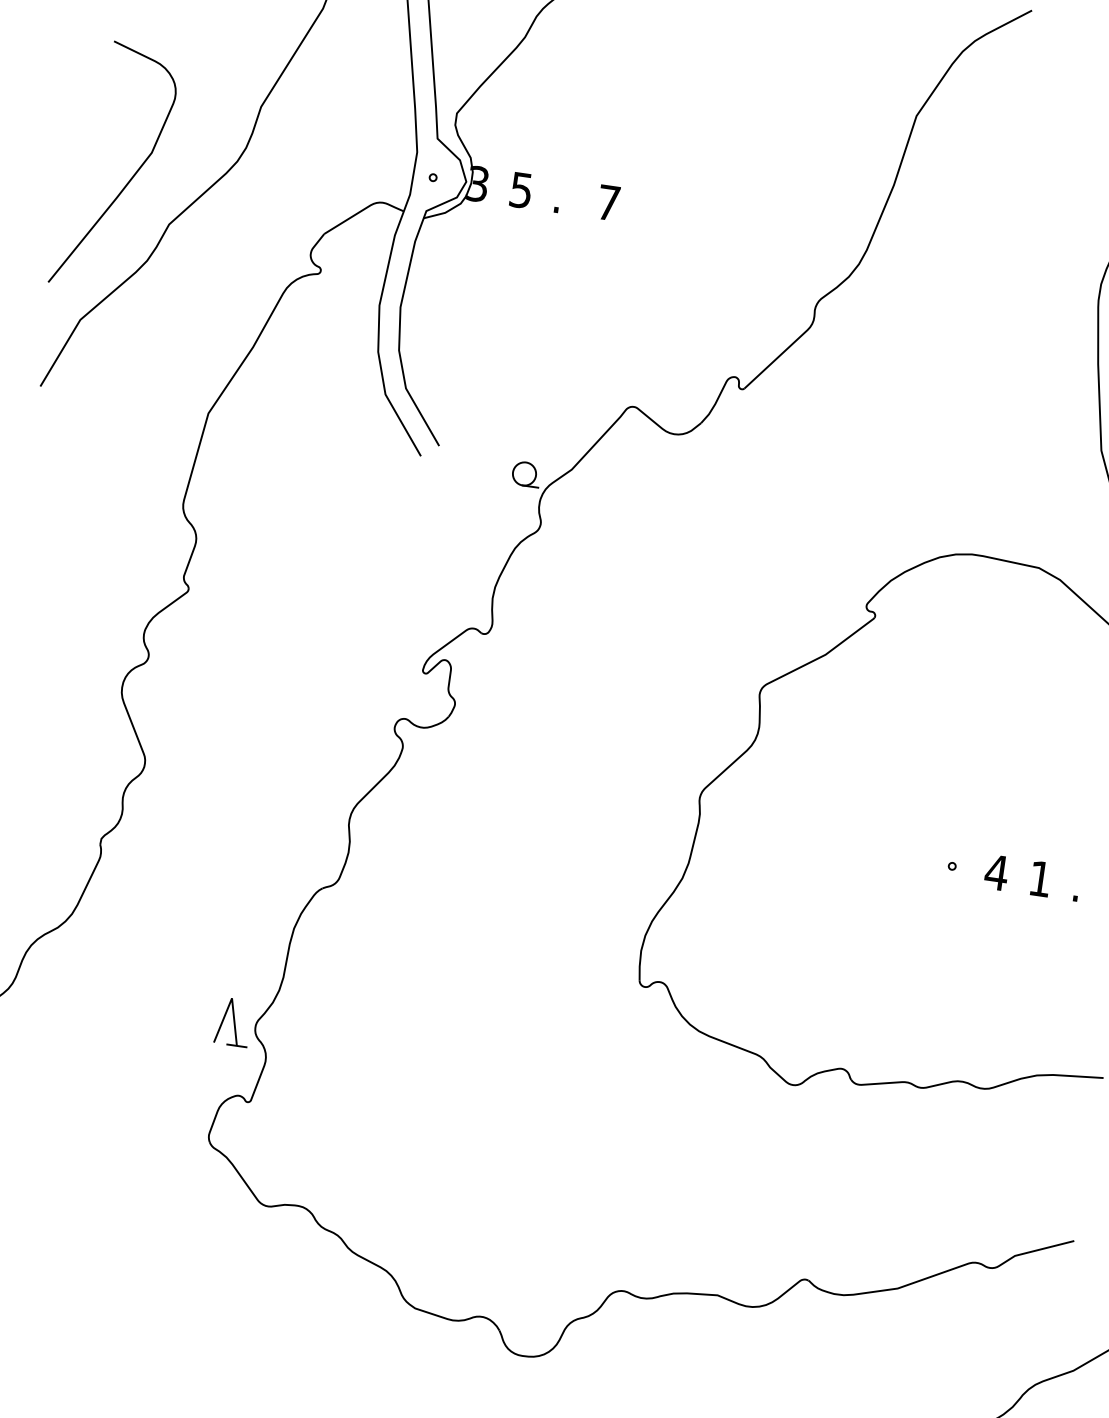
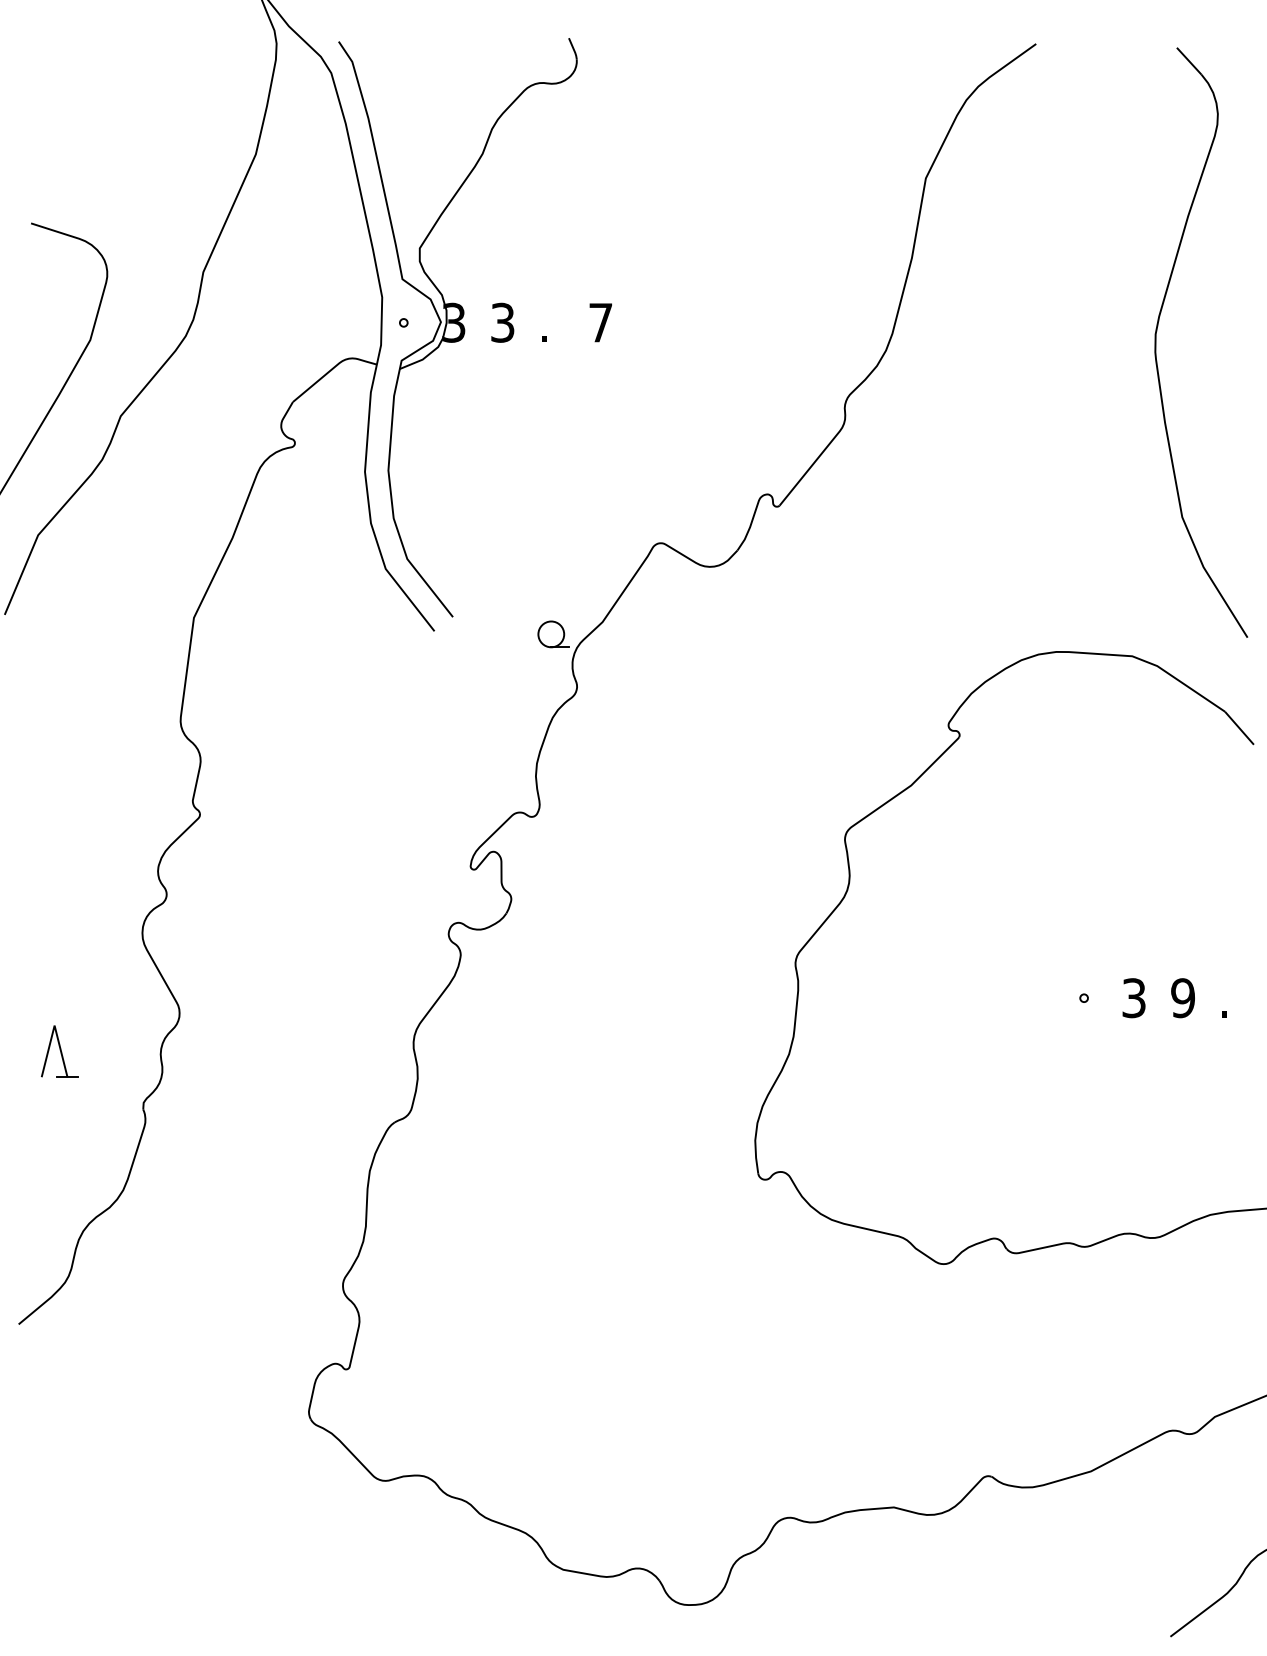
text: (521, 190) -> (502, 322), 5 -> 3
text: (996, 872) -> (1133, 998), 4 -> 3
text: (1039, 879) -> (1182, 998), 1 -> 9
part: (233, 1021) -> (59, 1051), moved

